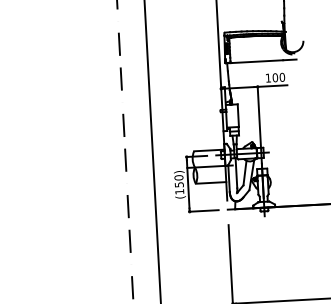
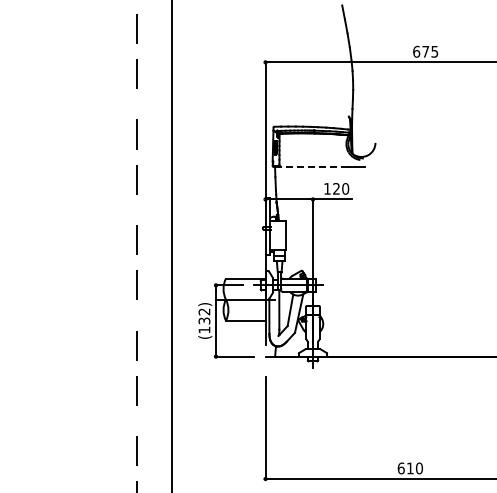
line: (257, 61) -> (314, 166), solid -> dashed
text: (275, 77) -> (336, 188), 100 -> 120
text: (179, 181) -> (204, 316), (150) -> (132)

